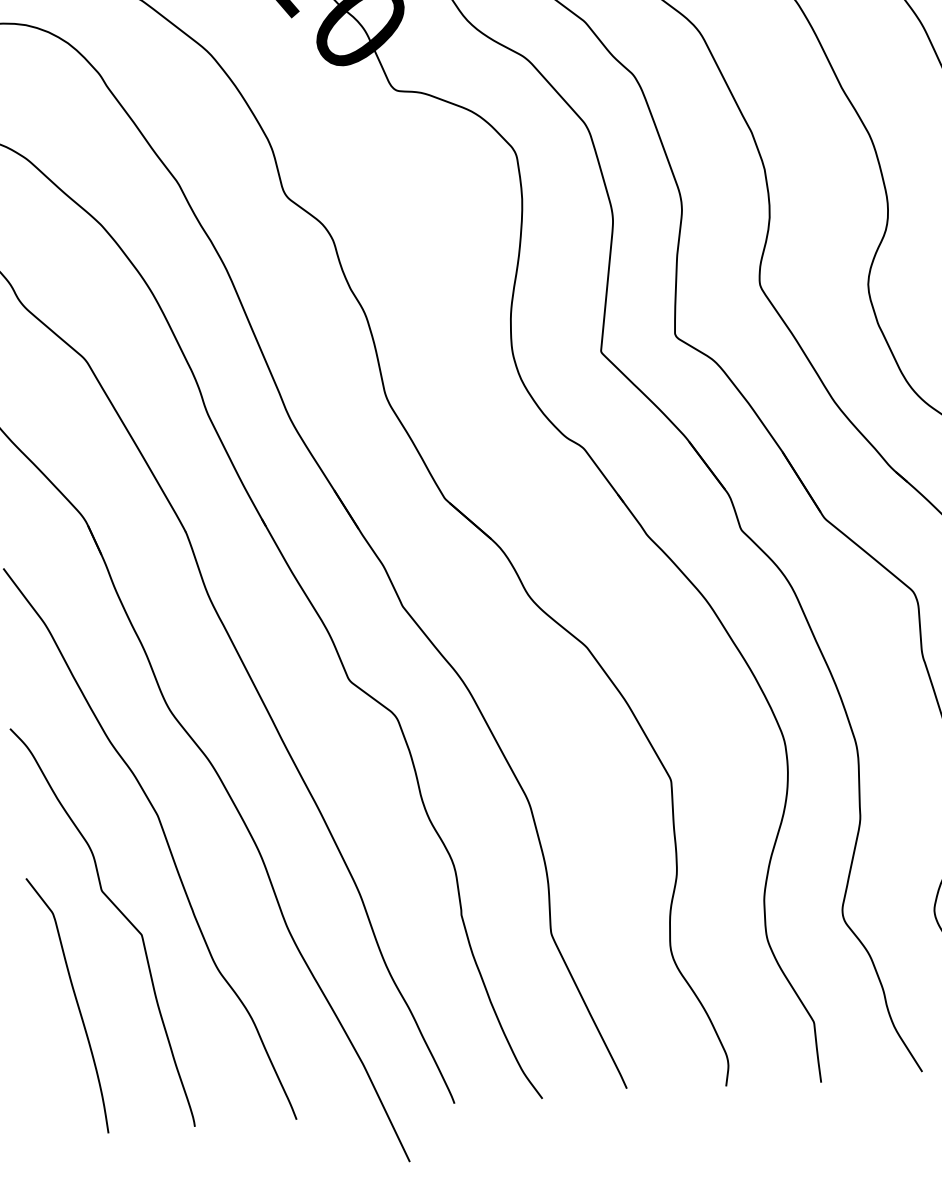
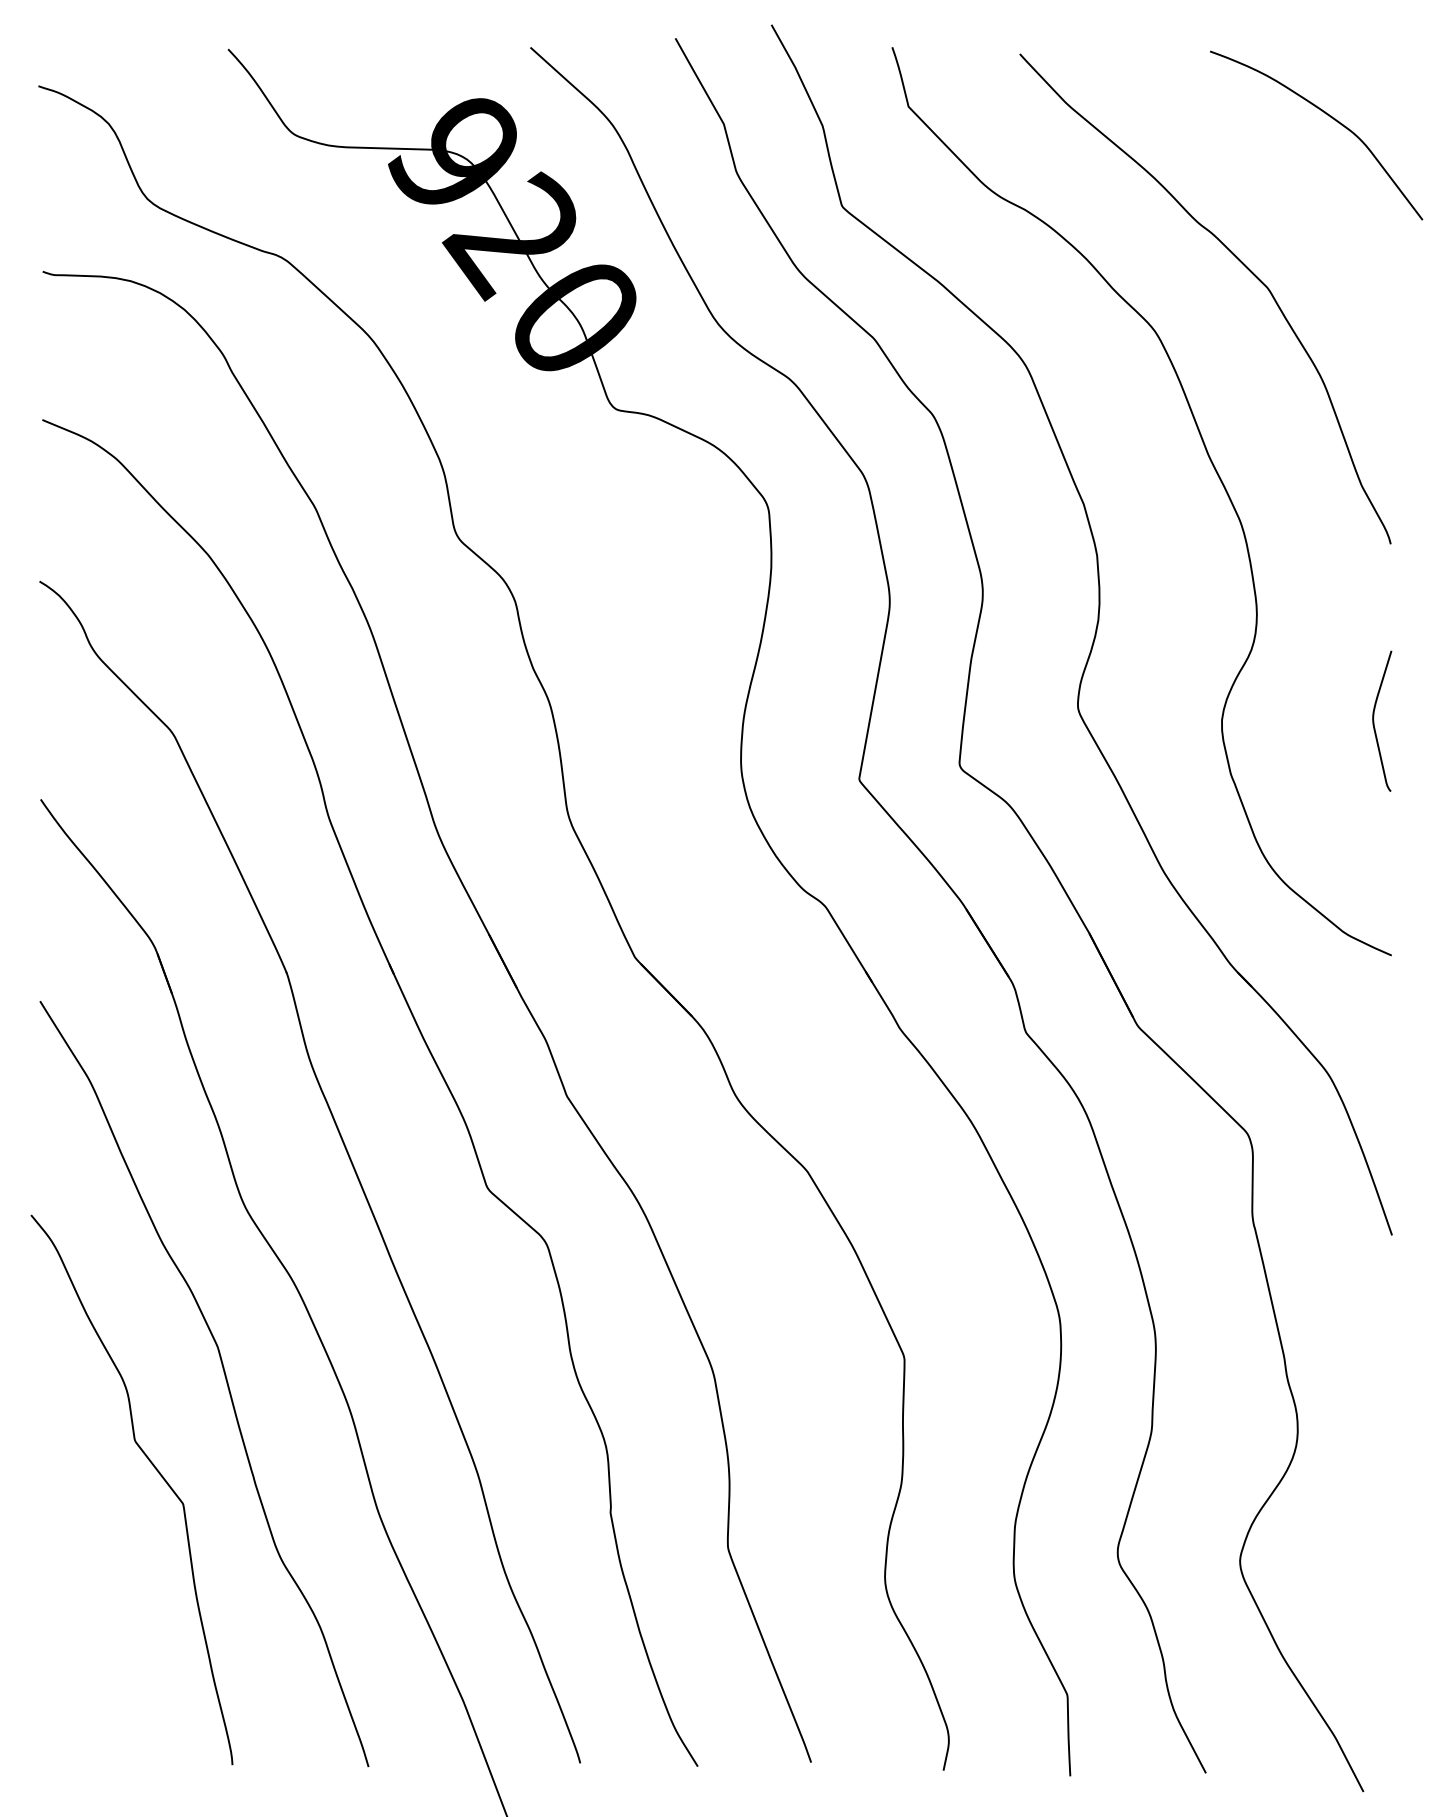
curve: (76, 1001) -> (88, 1585), removed

